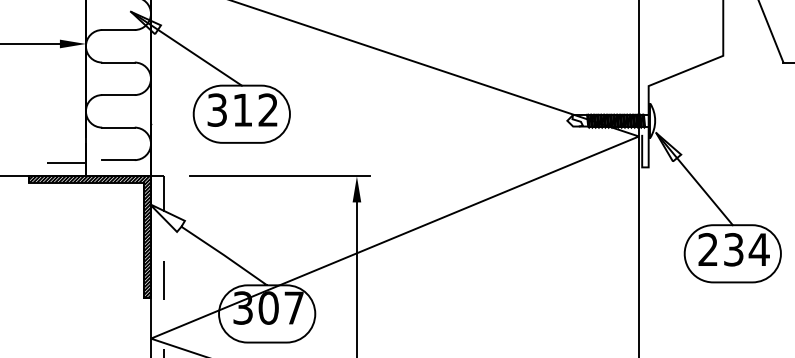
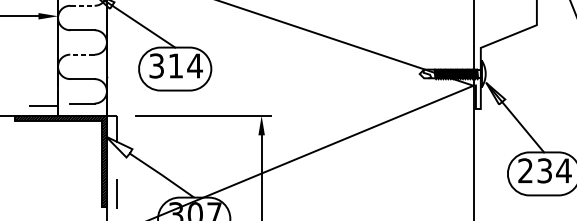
line: (118, 30) -> (82, 6), solid -> dashed
line: (117, 95) -> (81, 54), solid -> dashed
text: (267, 109) -> (194, 65), 312 -> 314

